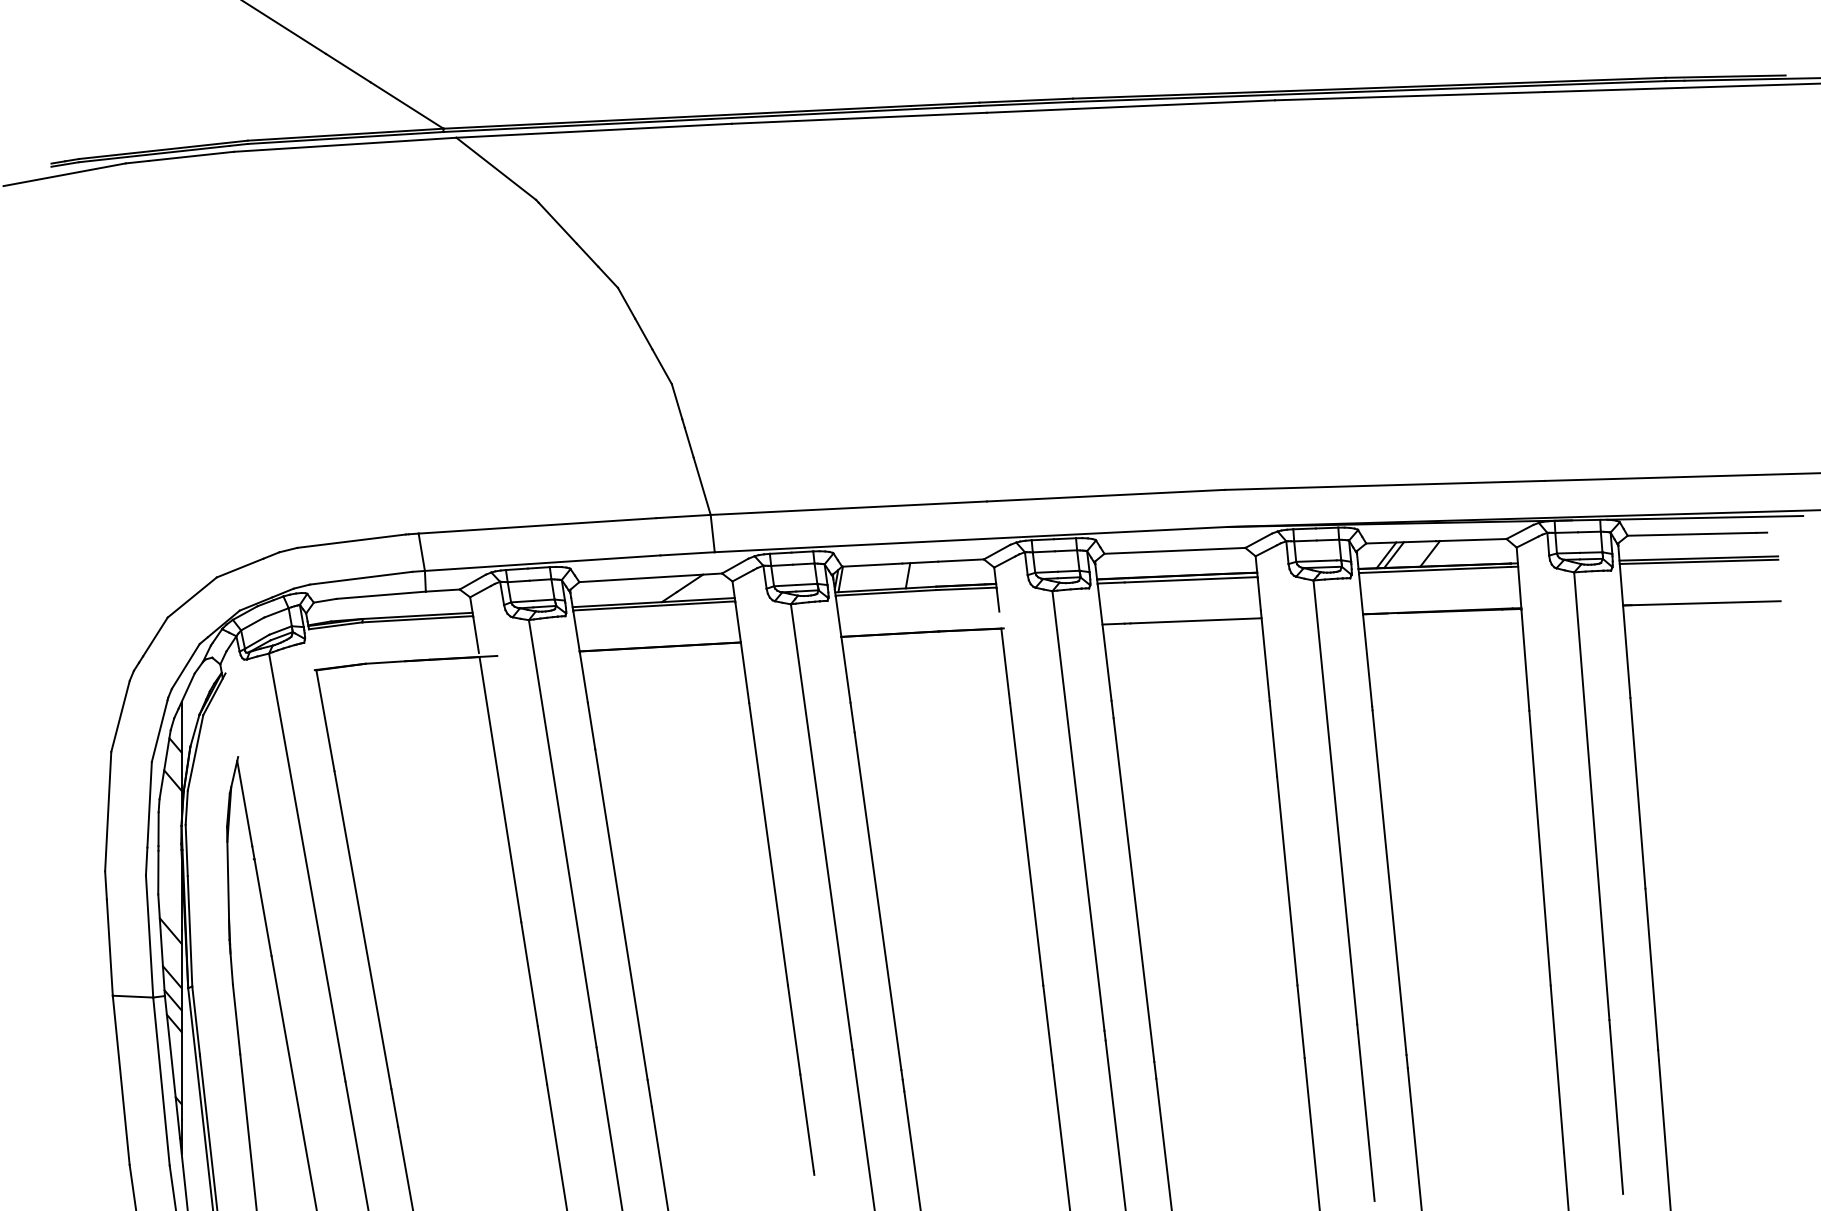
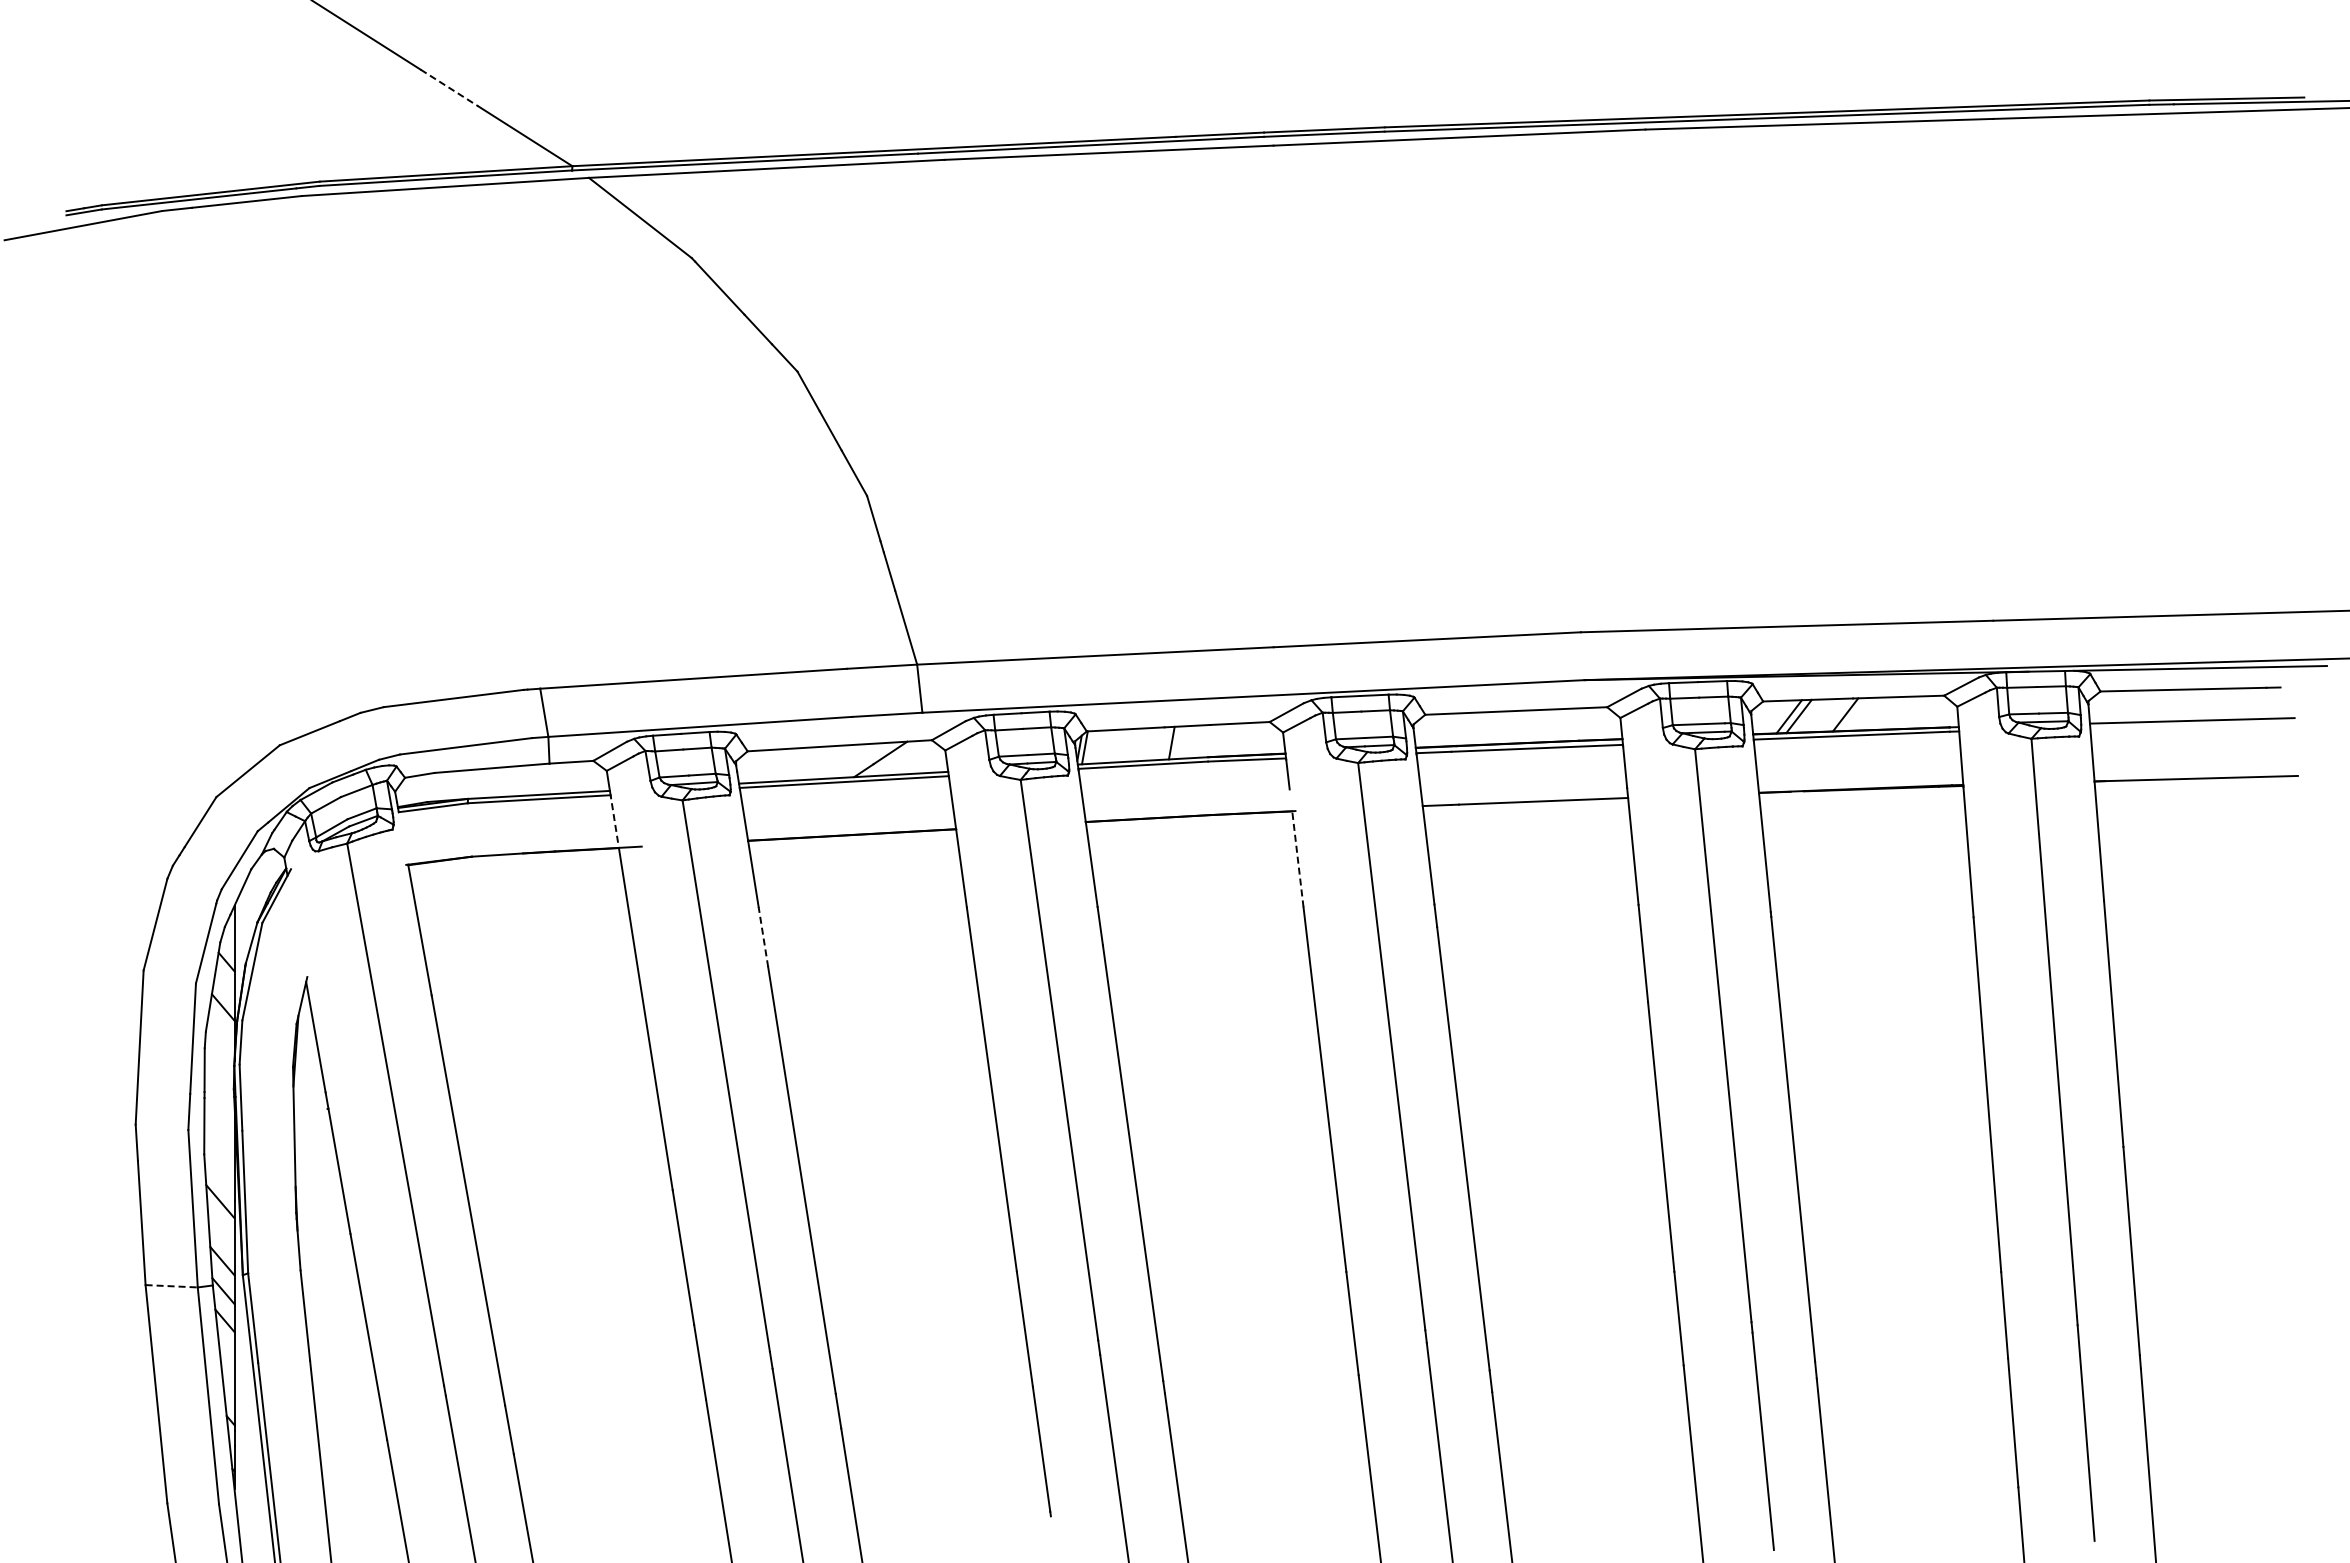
line: (348, 68) -> (449, 88), solid -> dashed
line: (1698, 561) -> (2192, 724), removed
line: (476, 634) -> (614, 819), solid -> dashed
line: (1005, 665) -> (1297, 858), solid -> dashed
line: (591, 725) -> (763, 936), solid -> dashed
line: (133, 996) -> (172, 1286), solid -> dashed

